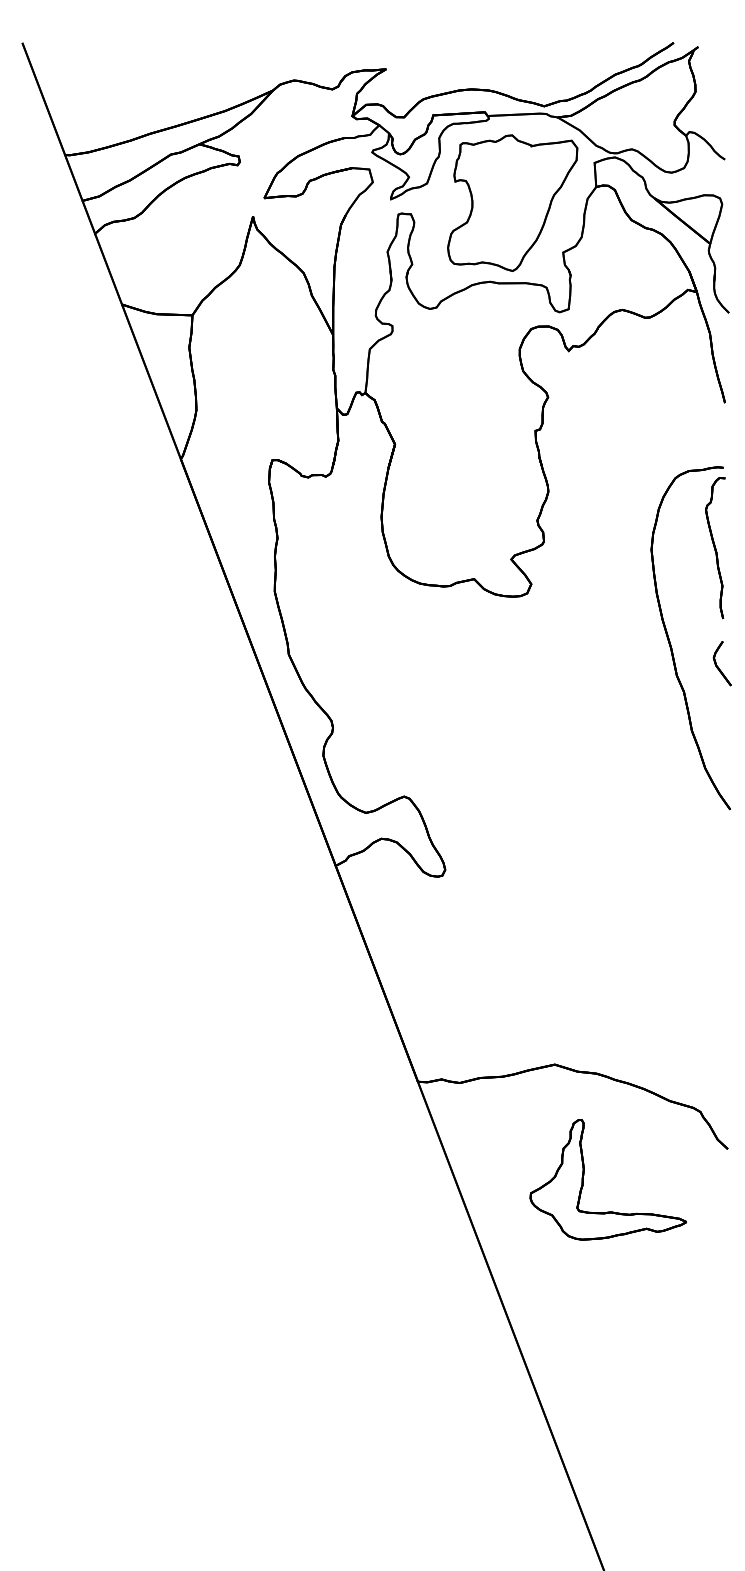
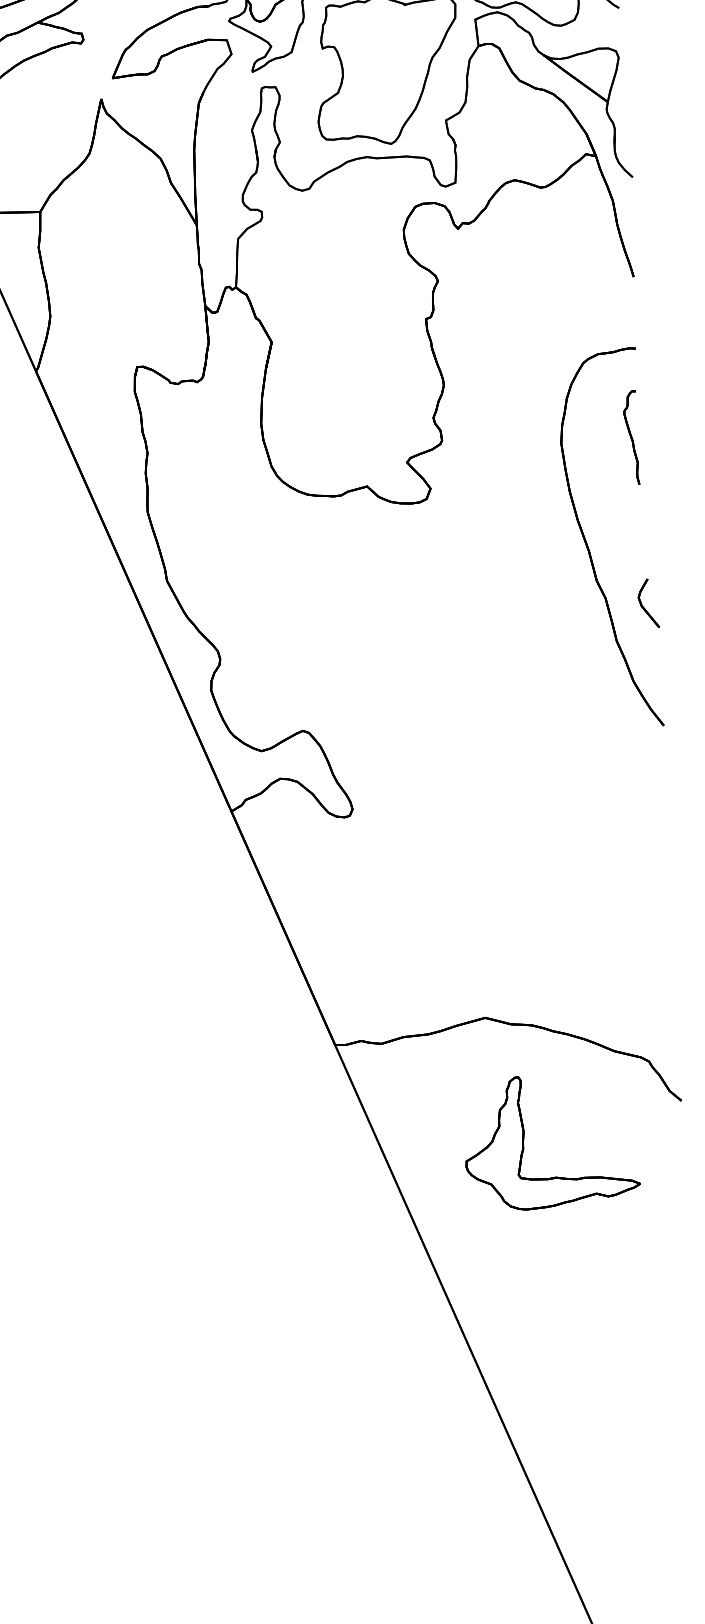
part: (715, 548) -> (631, 438), size x0.6
part: (721, 663) -> (647, 603), moved

